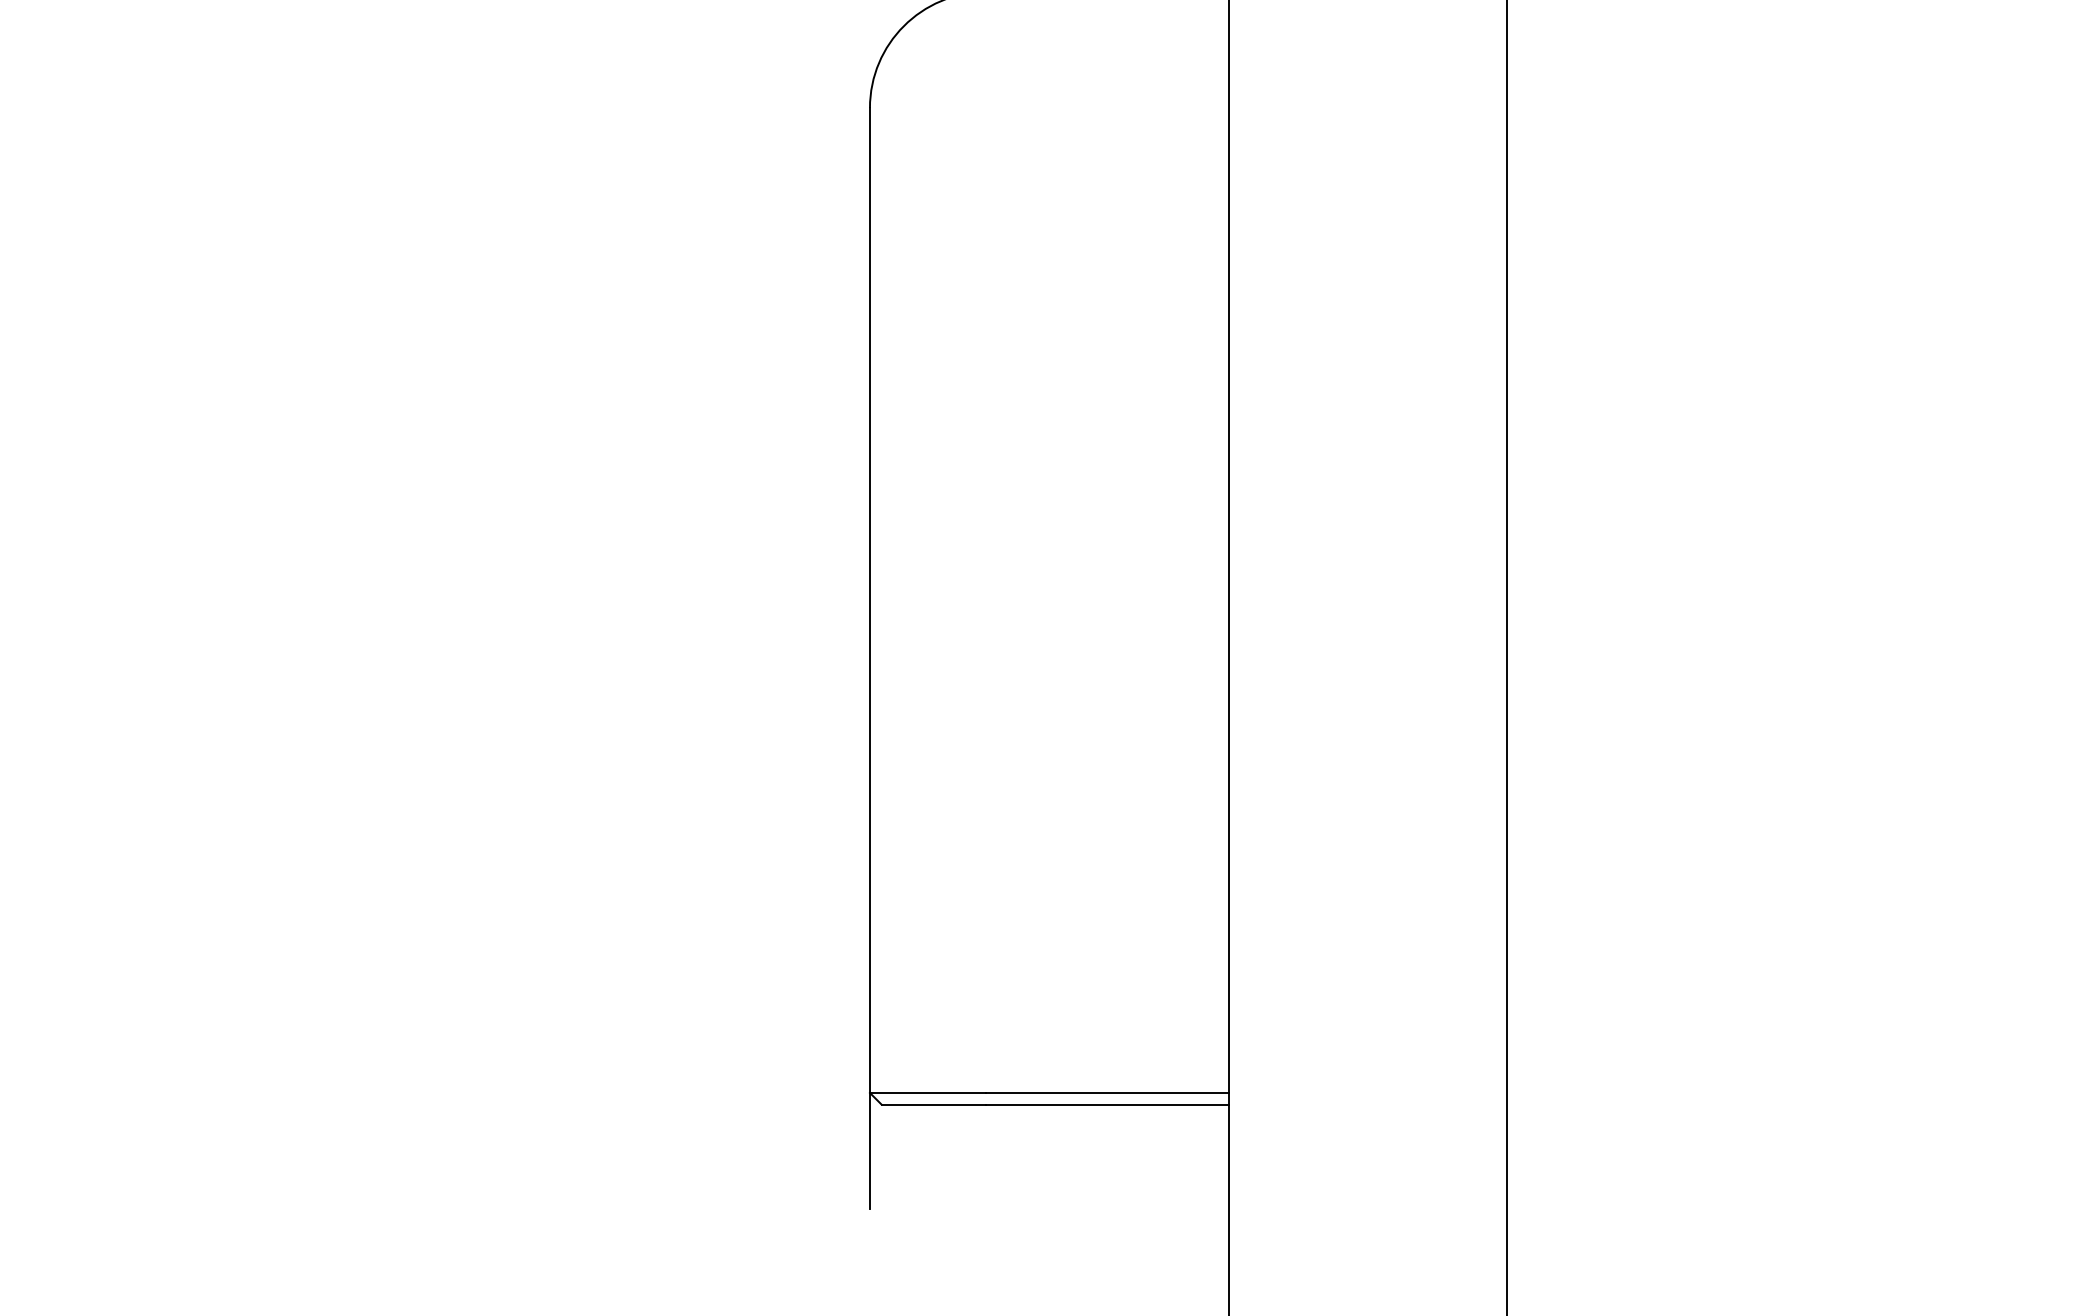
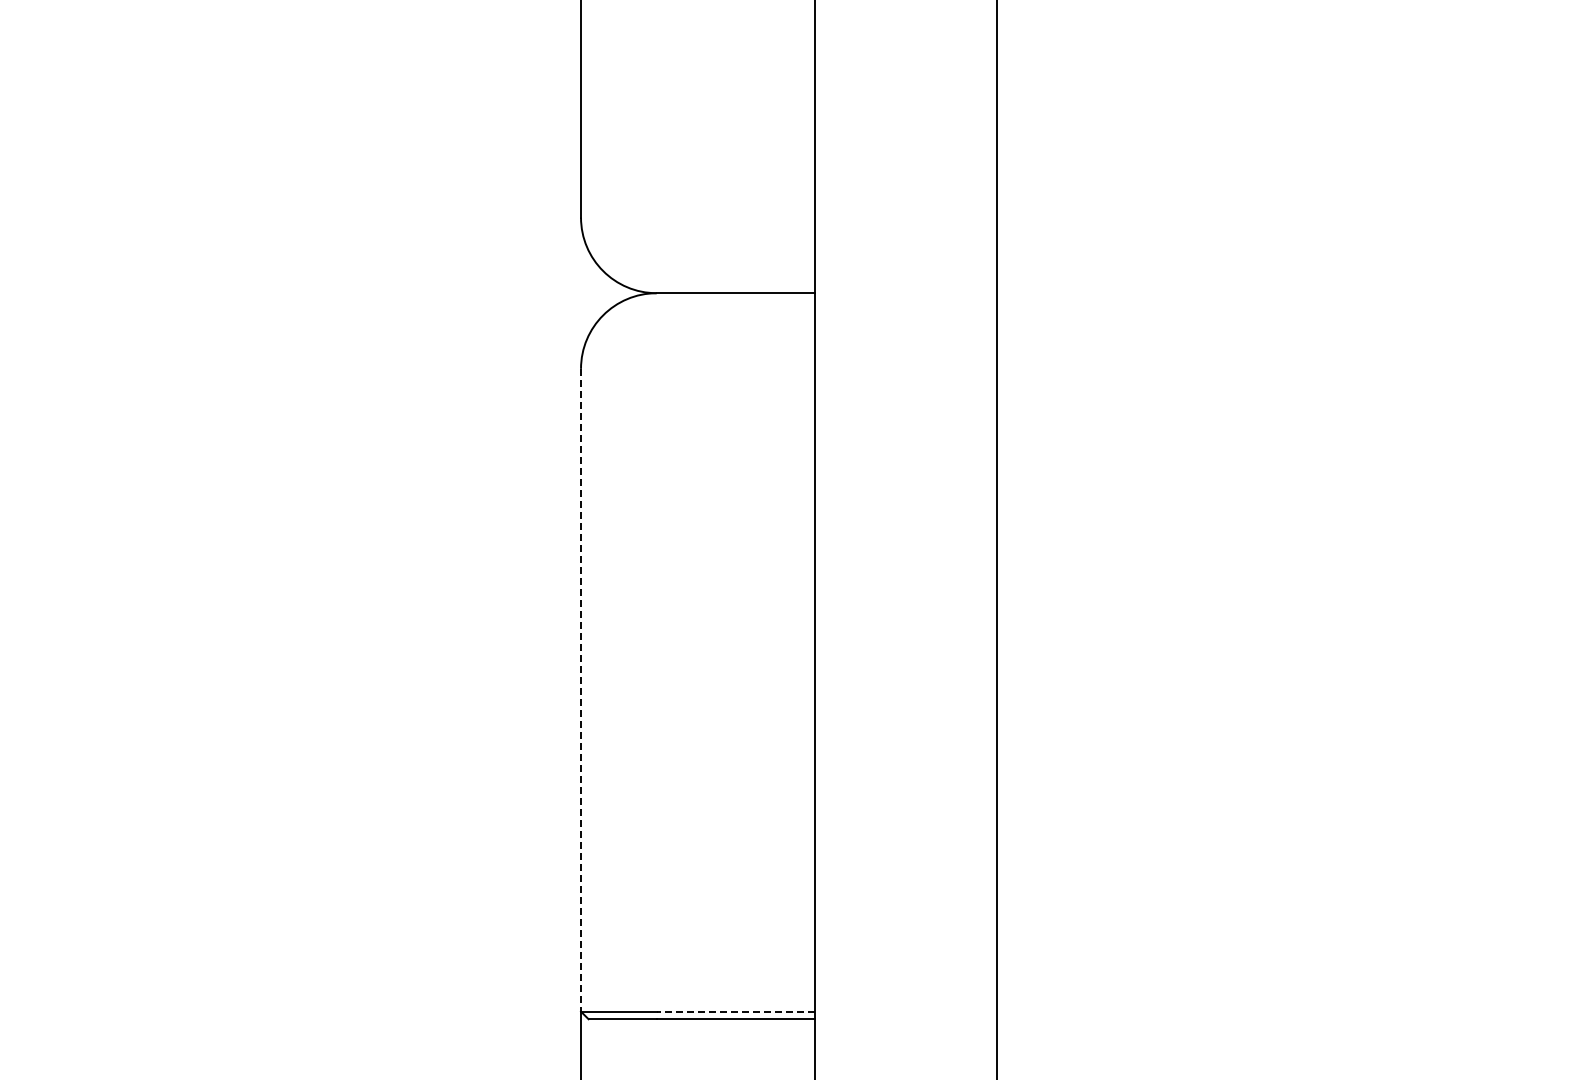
line: (870, 600) -> (581, 690), solid -> dashed
line: (1106, 1092) -> (735, 1011), solid -> dashed

